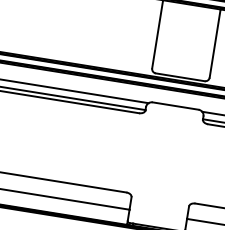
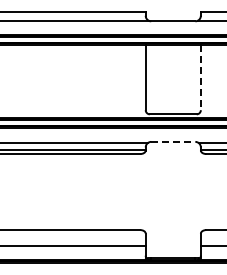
line: (214, 43) -> (200, 77), solid -> dashed
line: (175, 105) -> (173, 141), solid -> dashed

